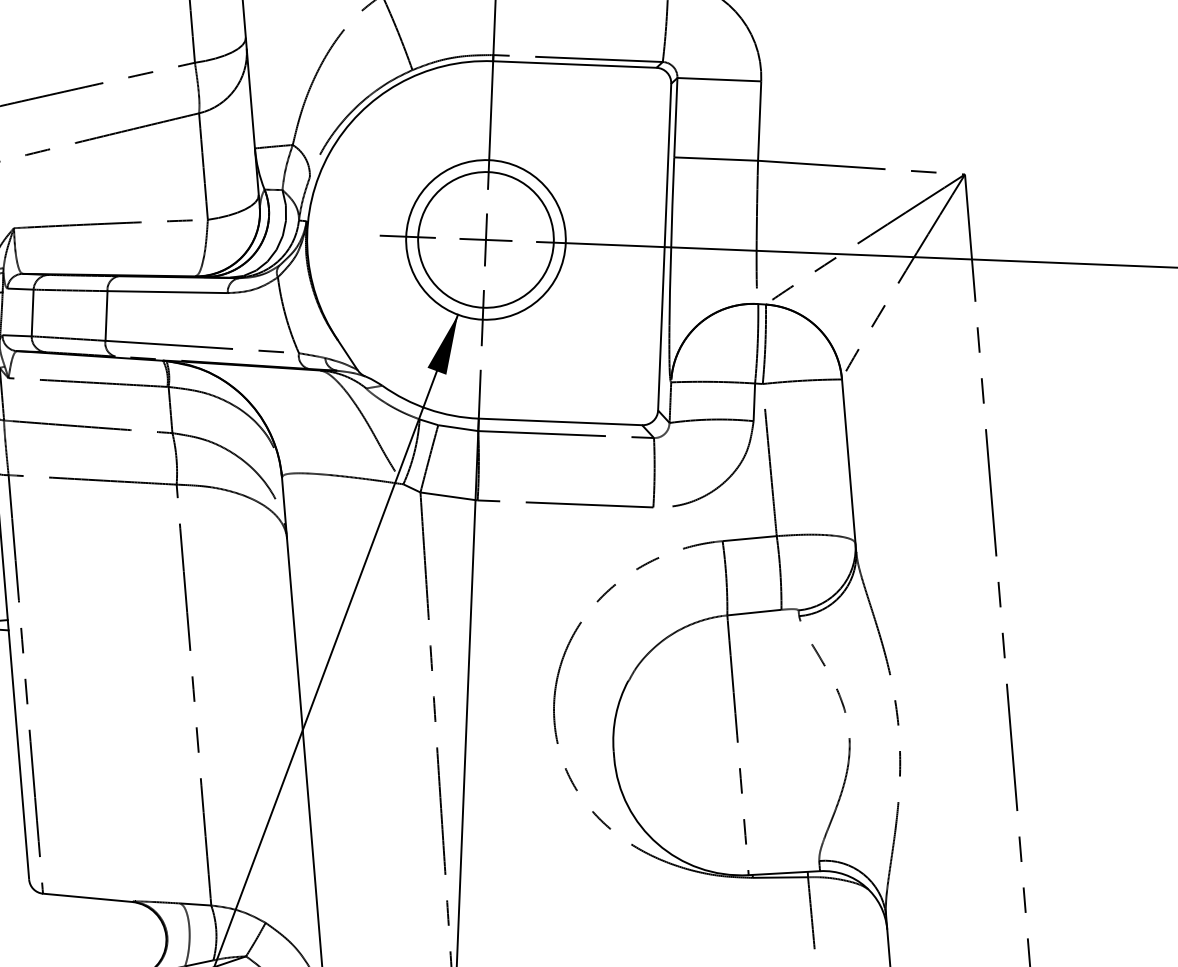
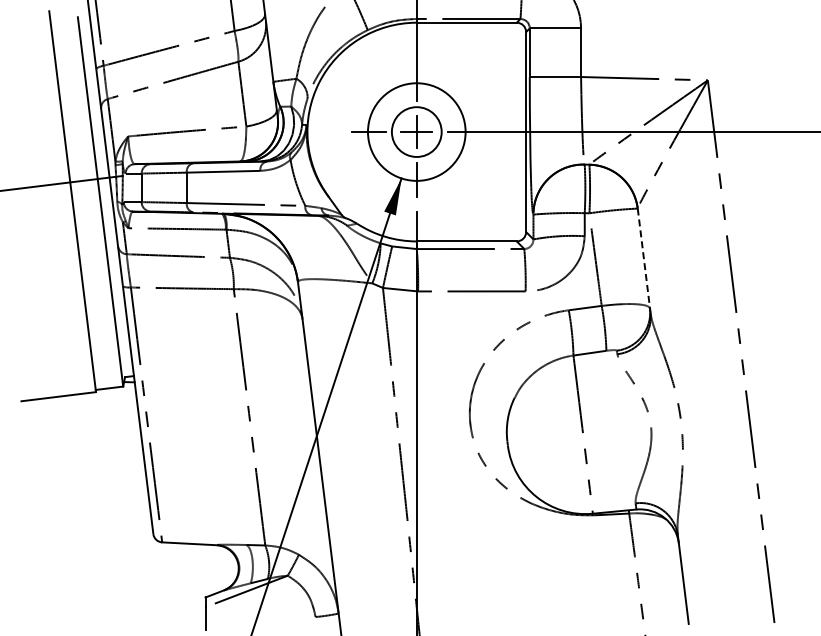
circle: (485, 238) -> (416, 131), size x0.6
line: (849, 464) -> (644, 260), solid -> dashed

